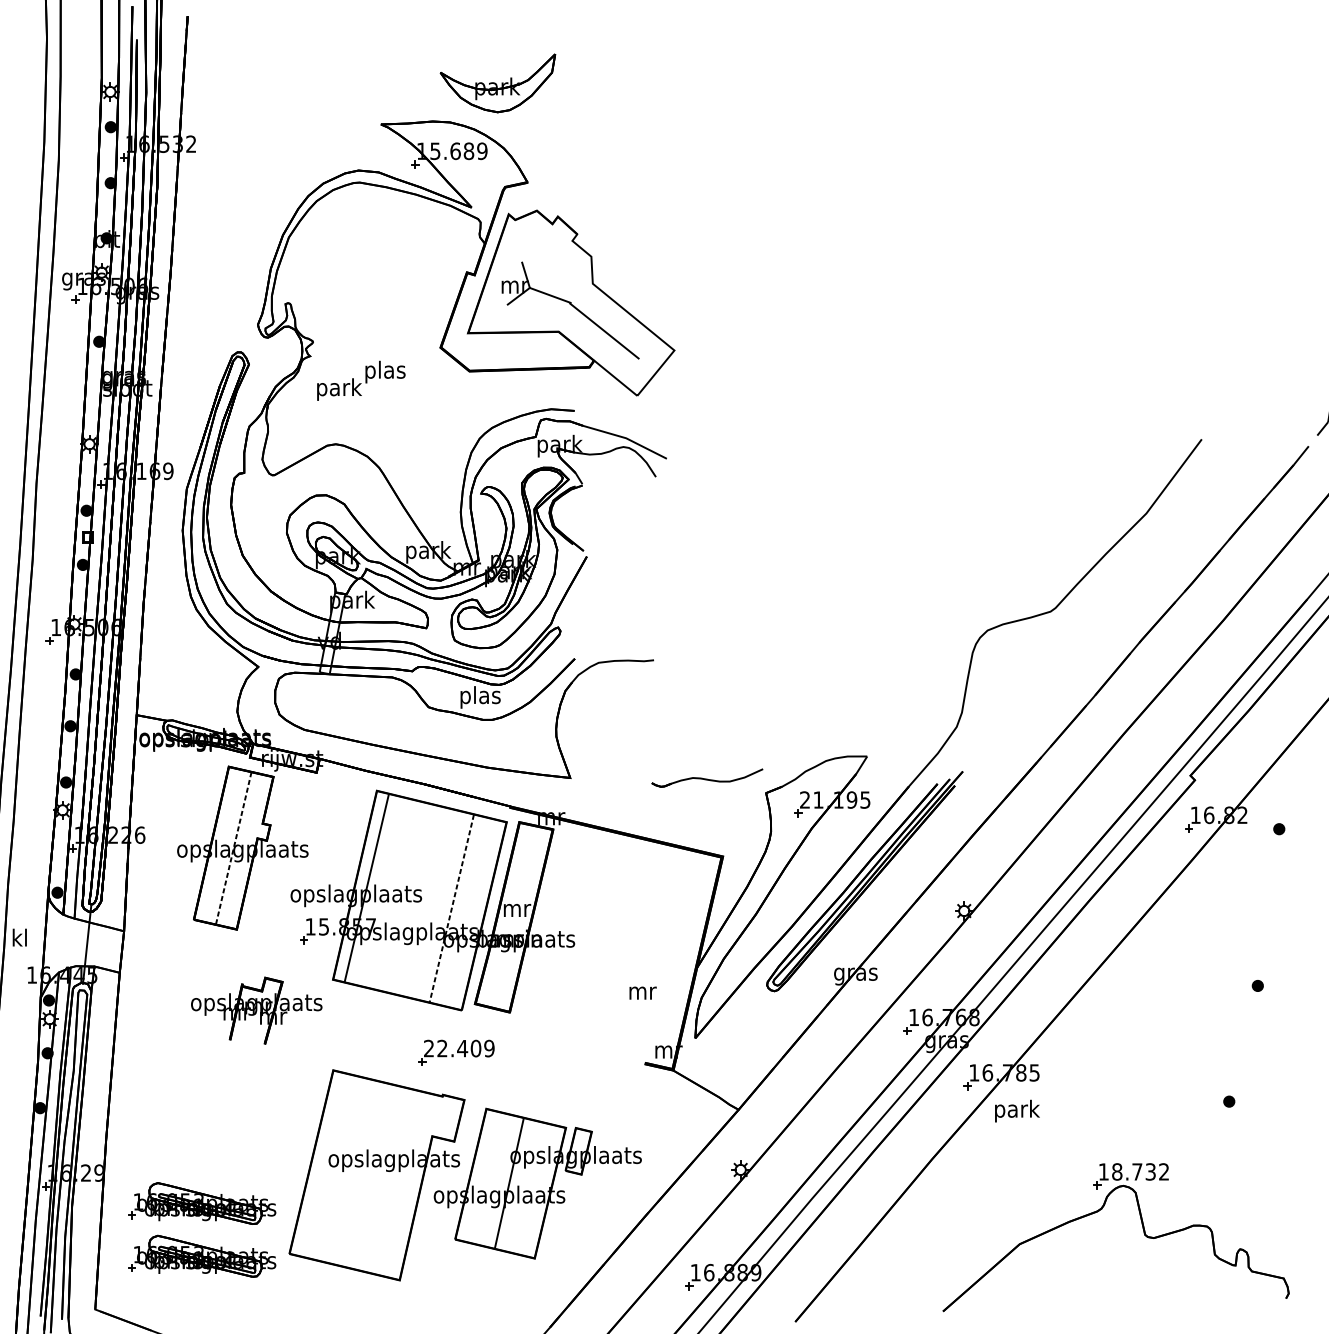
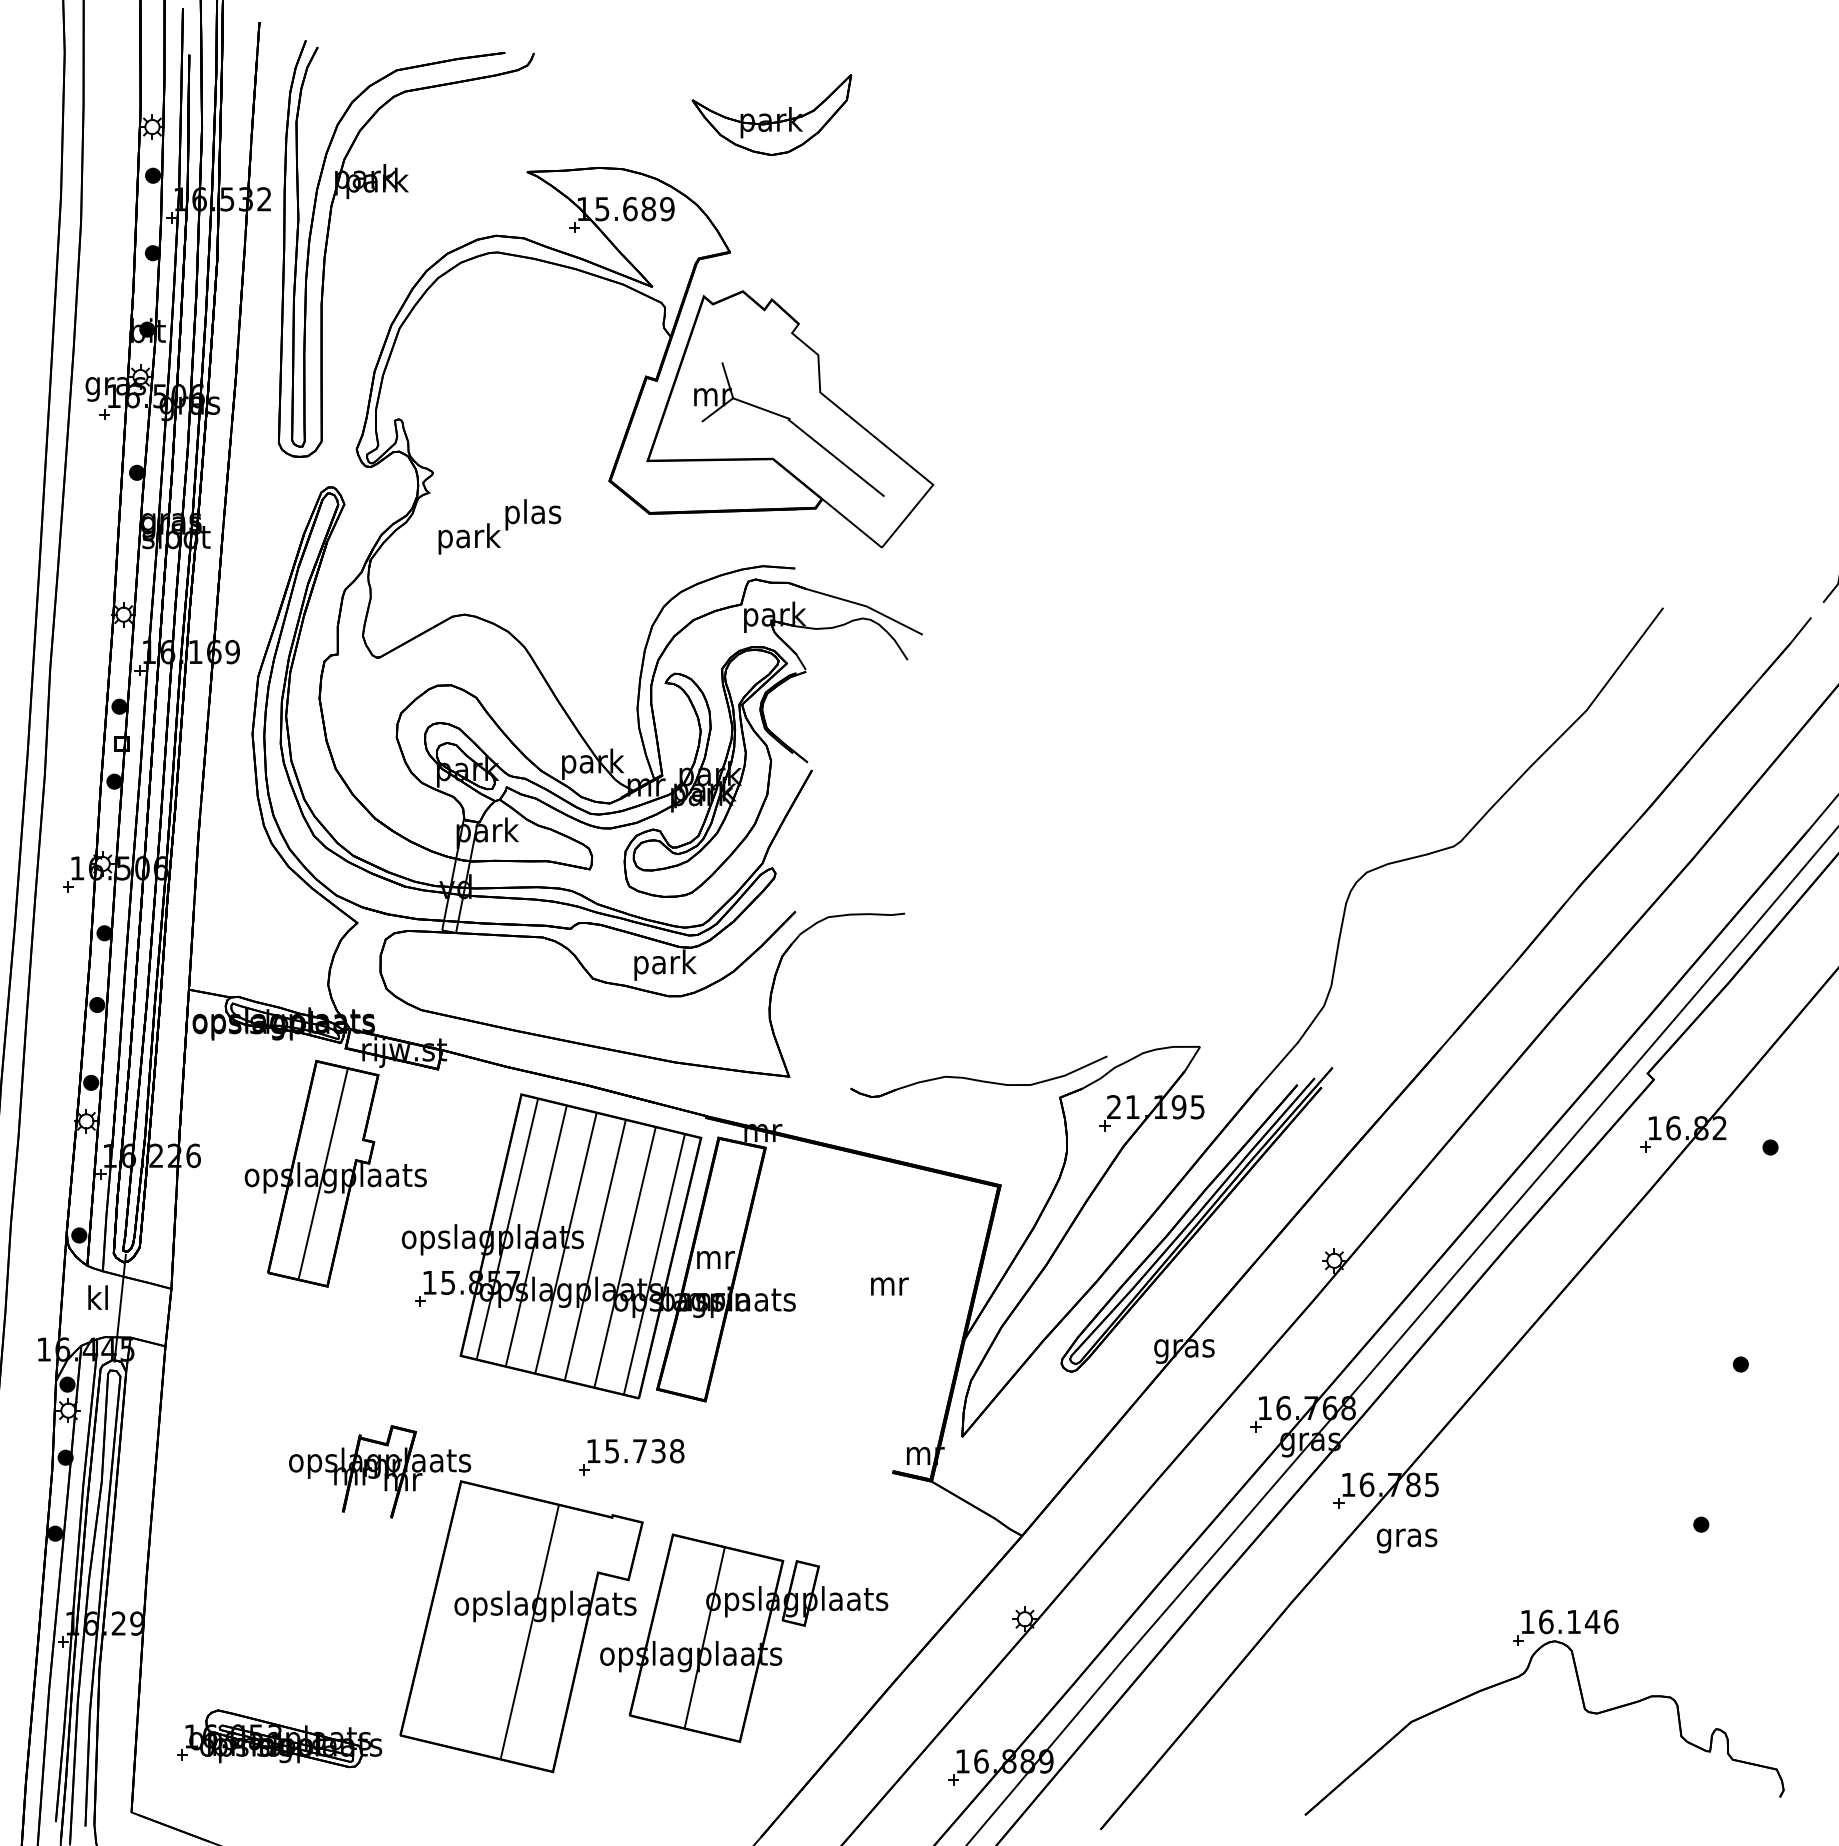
part: (497, 83) -> (771, 115), moved
part: (293, 139) -> (406, 192), added
text: (481, 696) -> (665, 964), plas -> park
part: (707, 777) -> (978, 1076), size x1.67
line: (233, 848) -> (323, 1174), dashed -> solid
line: (387, 892) -> (535, 1235), added
line: (408, 897) -> (565, 1242), added
line: (429, 902) -> (594, 1249), added
line: (451, 908) -> (624, 1257), dashed -> solid
line: (473, 913) -> (654, 1264), added
text: (19, 937) -> (97, 1297), moved
text: (642, 993) -> (889, 1286), moved
part: (257, 1010) -> (380, 1471), moved
text: (459, 1048) -> (635, 1451), 22.409 -> 15.738
text: (1017, 1110) -> (1407, 1537), park -> gras
text: (1140, 1171) -> (1578, 1621), 18.732 -> 16.146
line: (382, 1178) -> (529, 1631), added
part: (202, 1203) -> (279, 1665), removed

